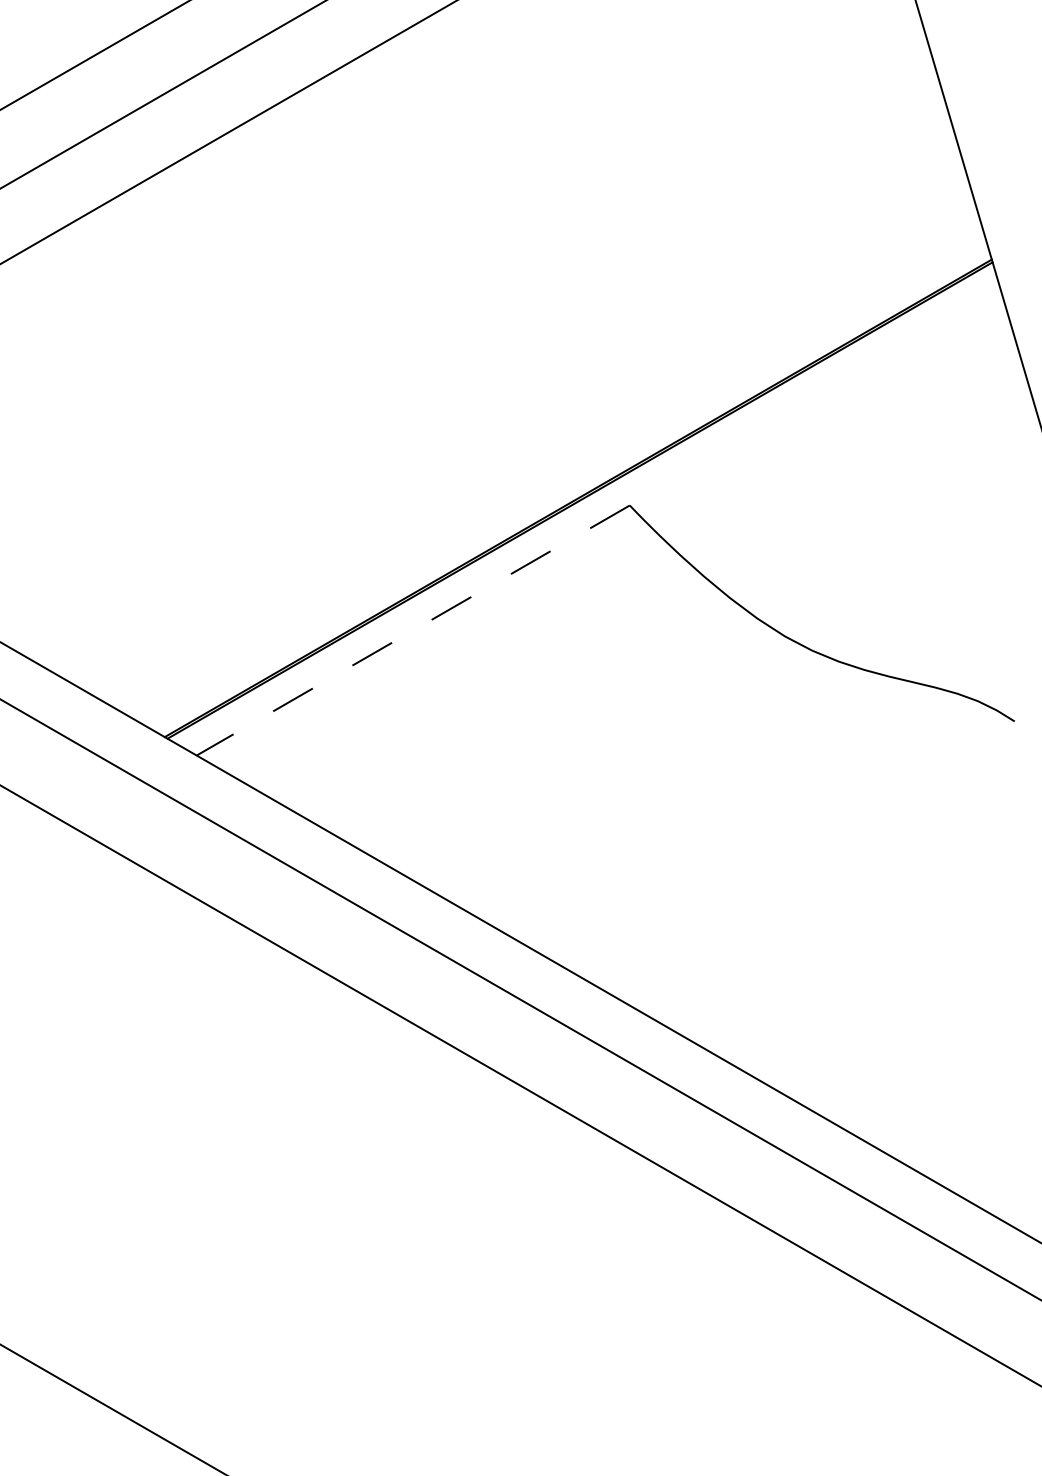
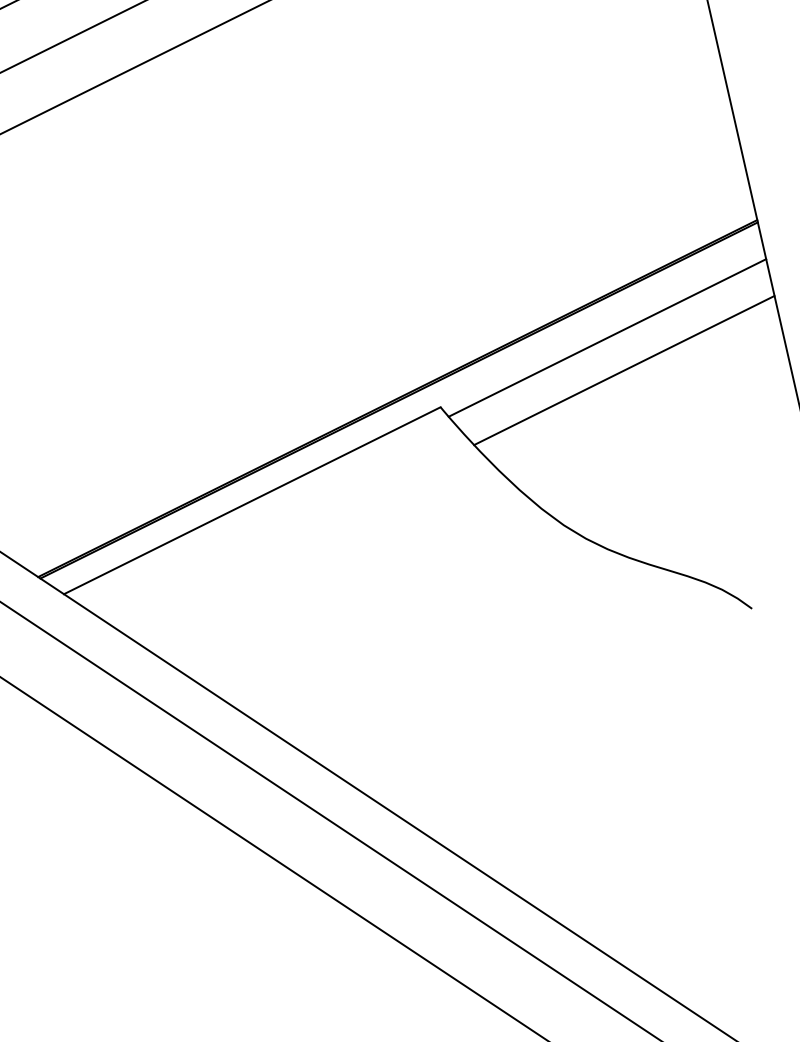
line: (822, 410) -> (607, 337), added
line: (844, 447) -> (623, 369), added
line: (412, 630) -> (251, 500), dashed -> solid

